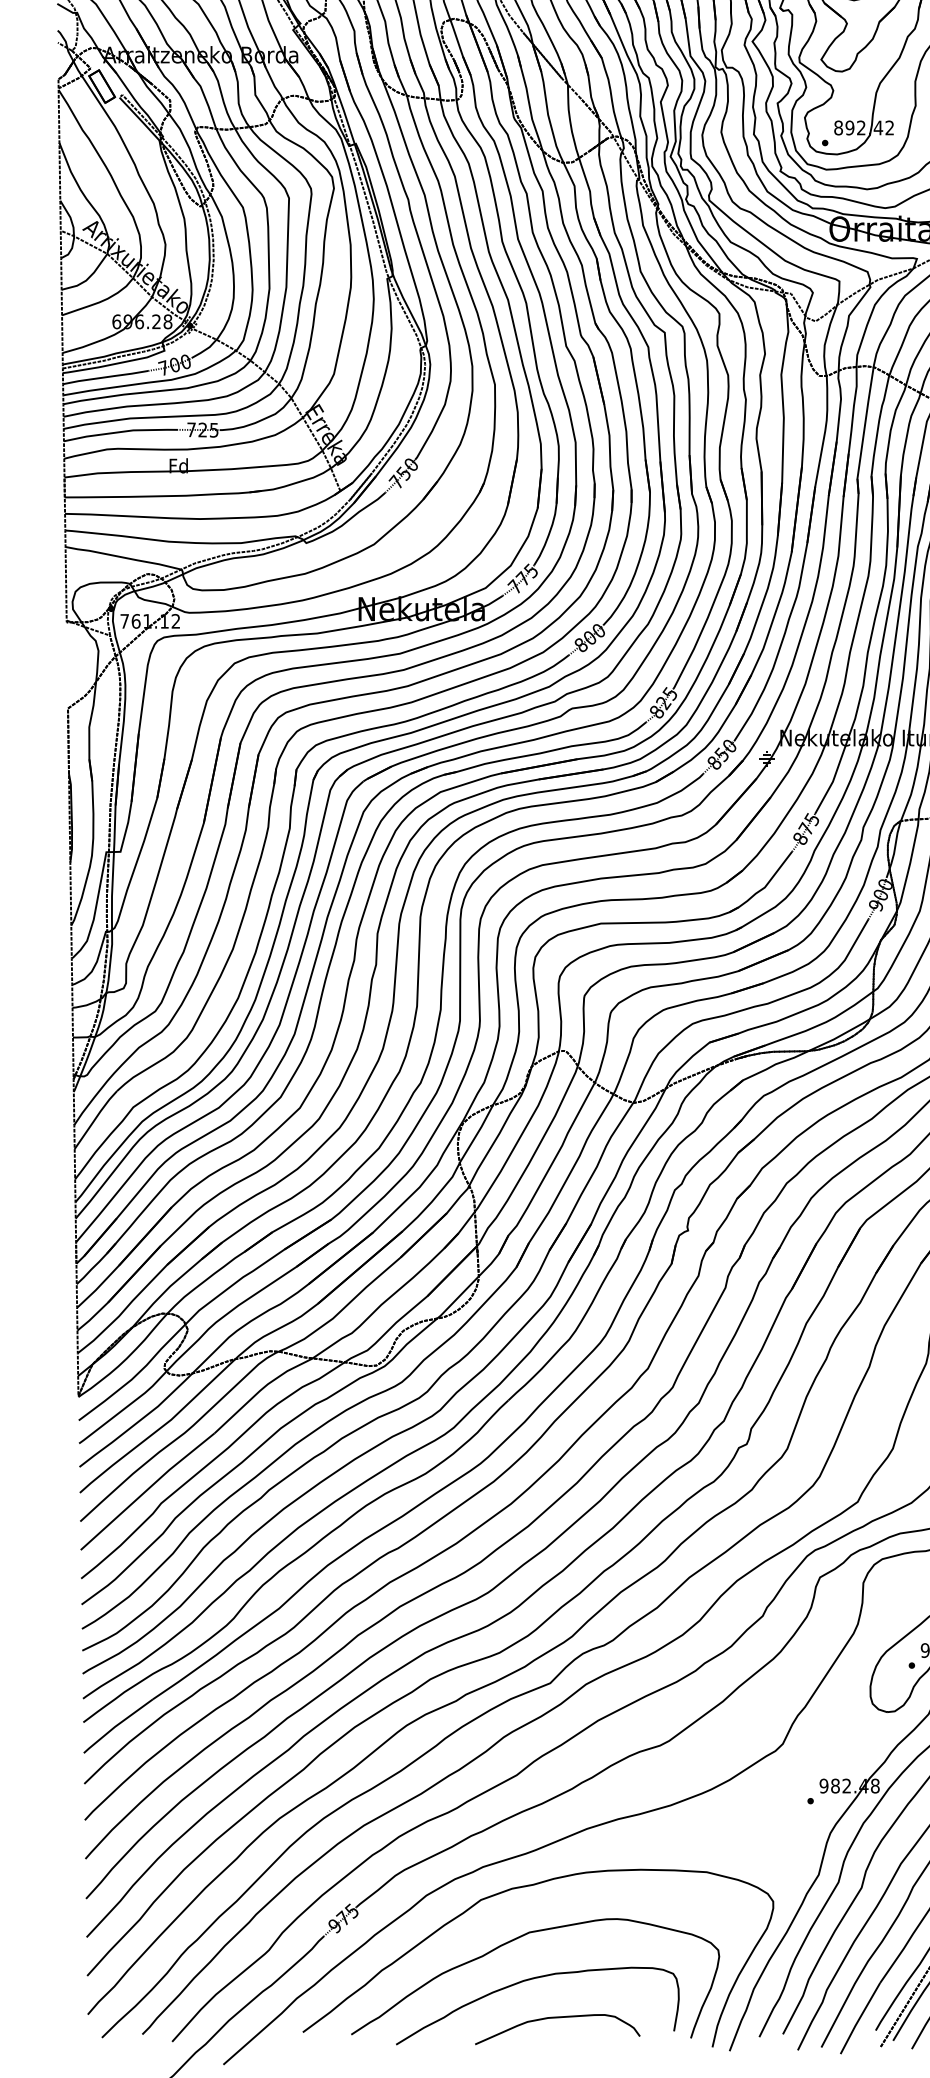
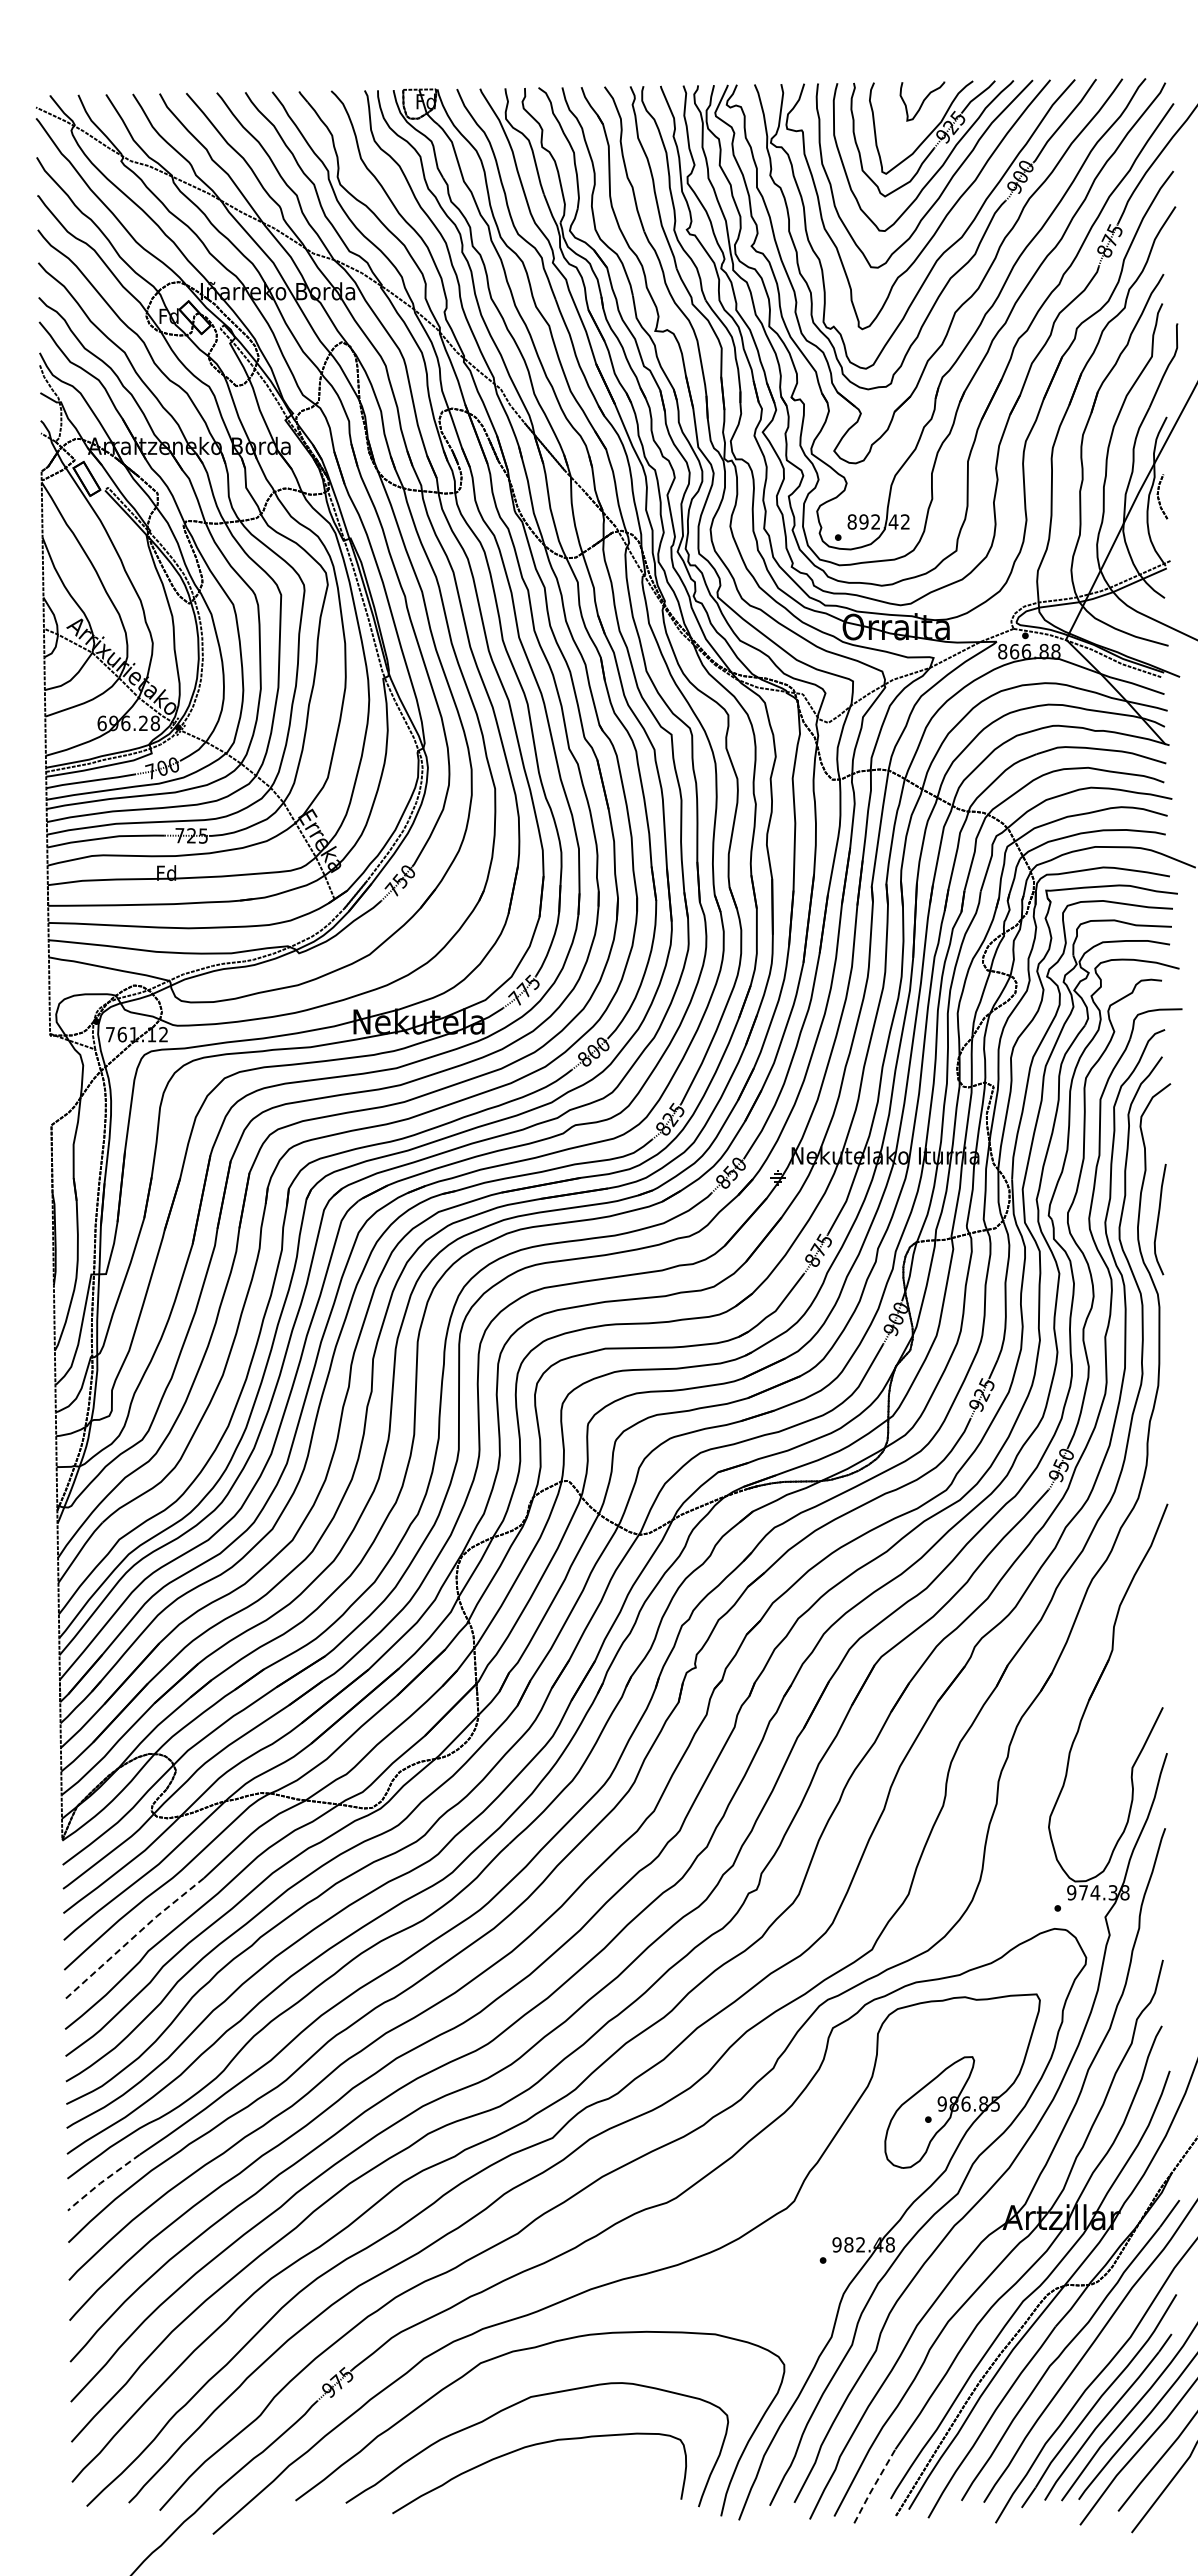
line: (146, 1490) -> (133, 1937), solid -> dashed
line: (116, 1726) -> (101, 2182), solid -> dashed
line: (860, 2017) -> (874, 2485), solid -> dashed
curve: (557, 2018) -> (560, 2486), removed

